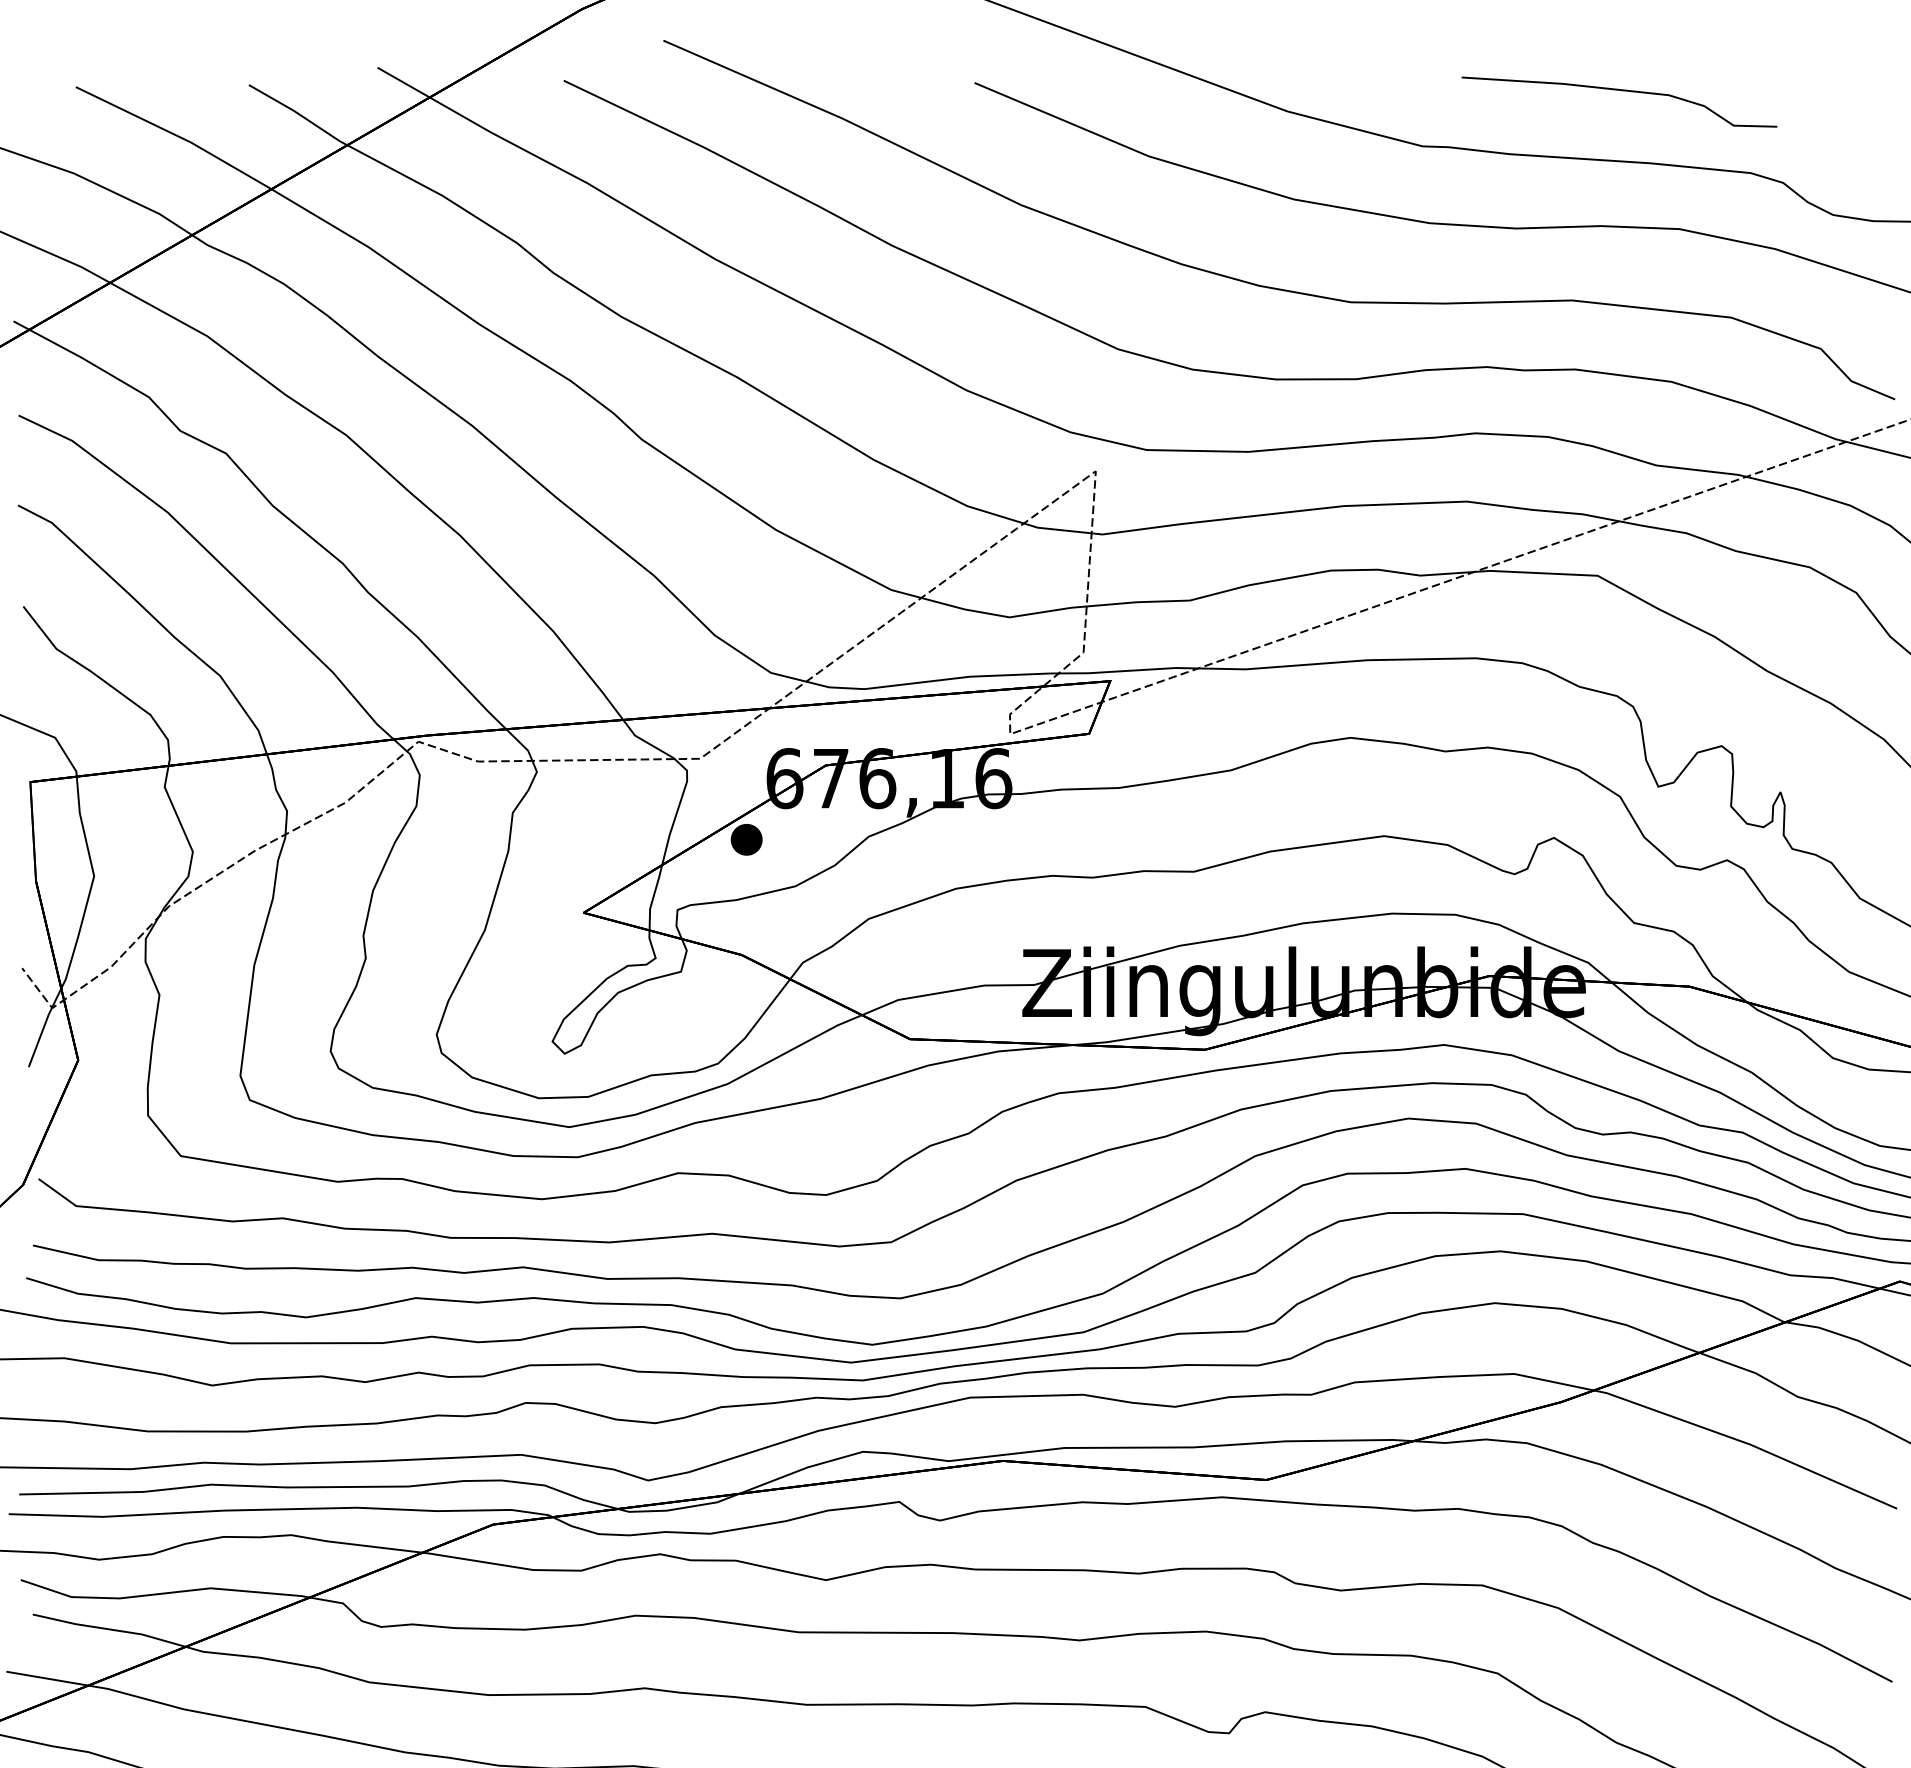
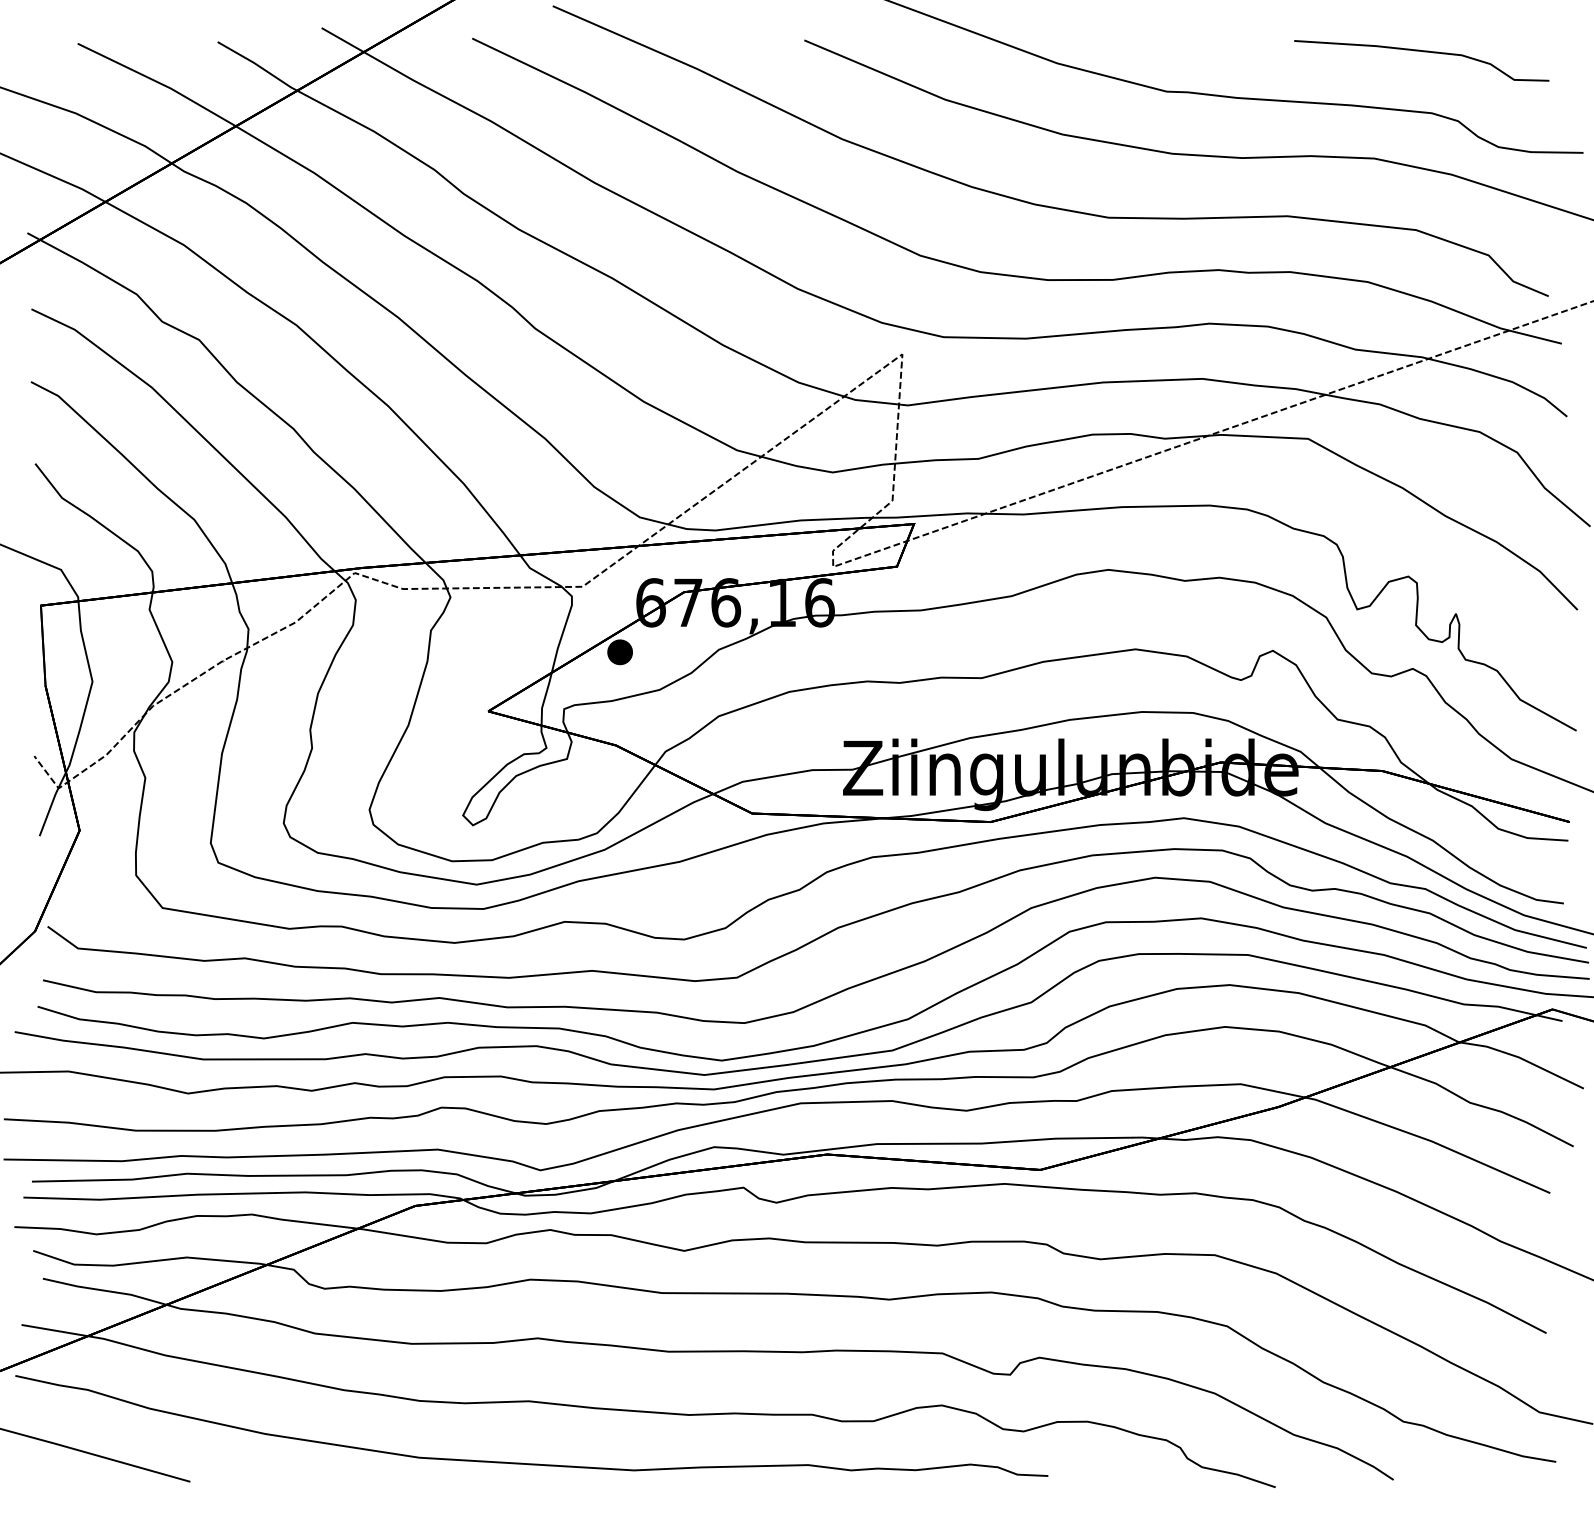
part: (1621, 91) -> (1423, 52), moved

